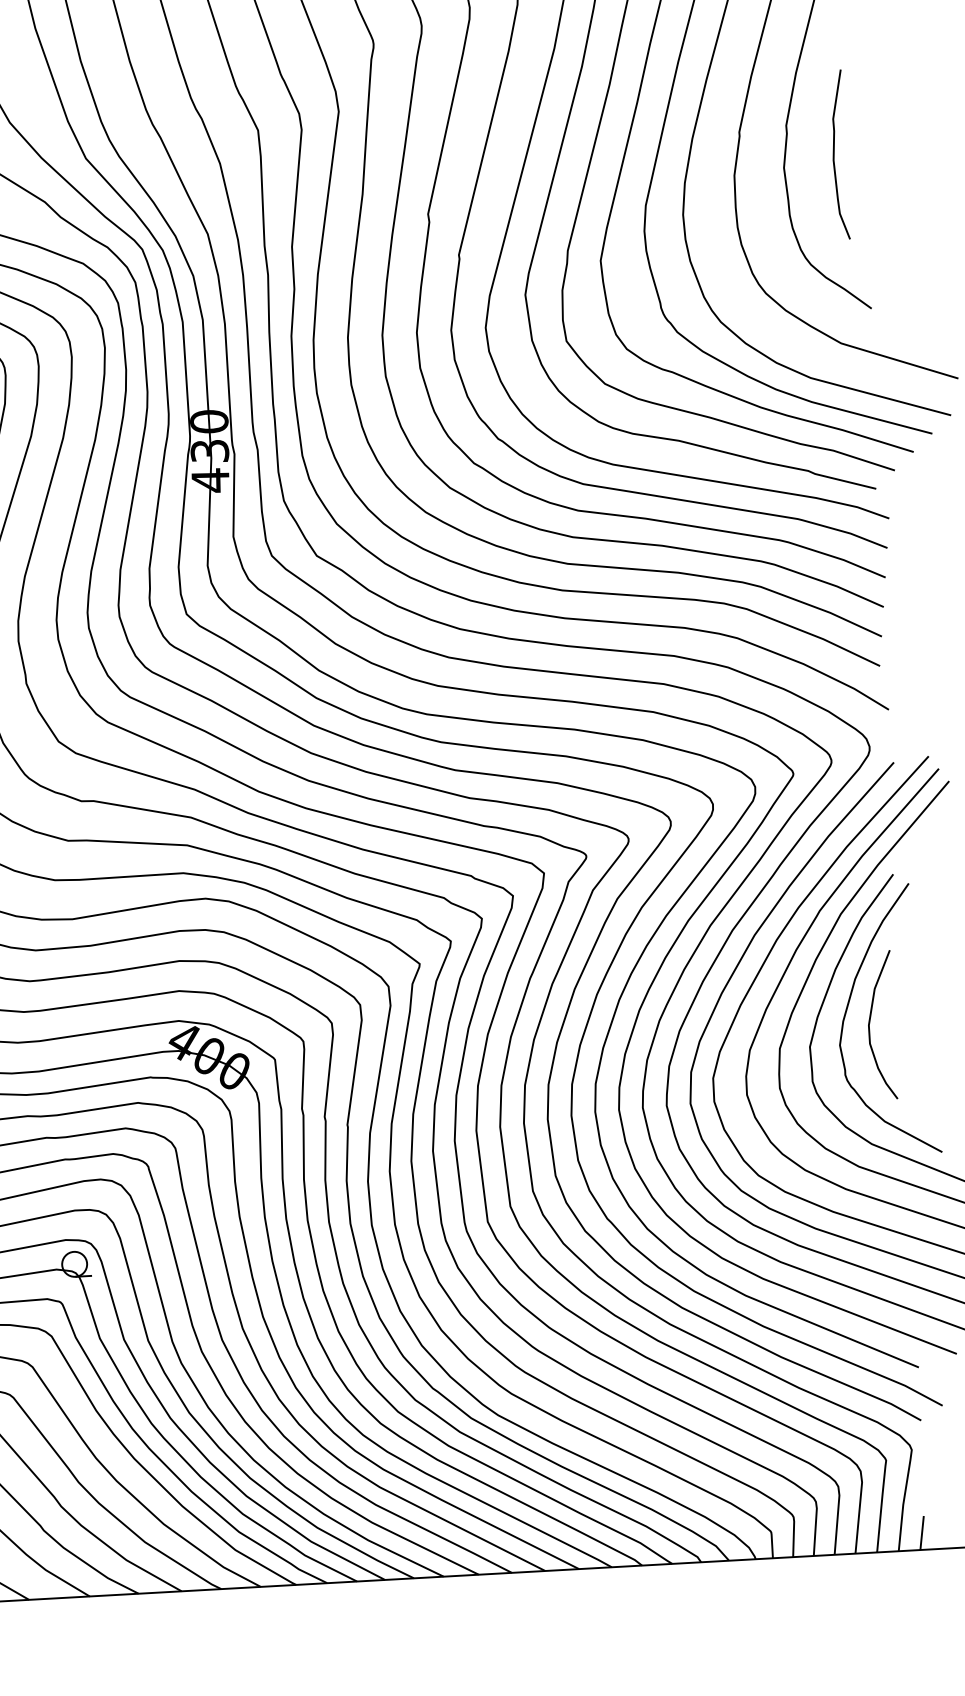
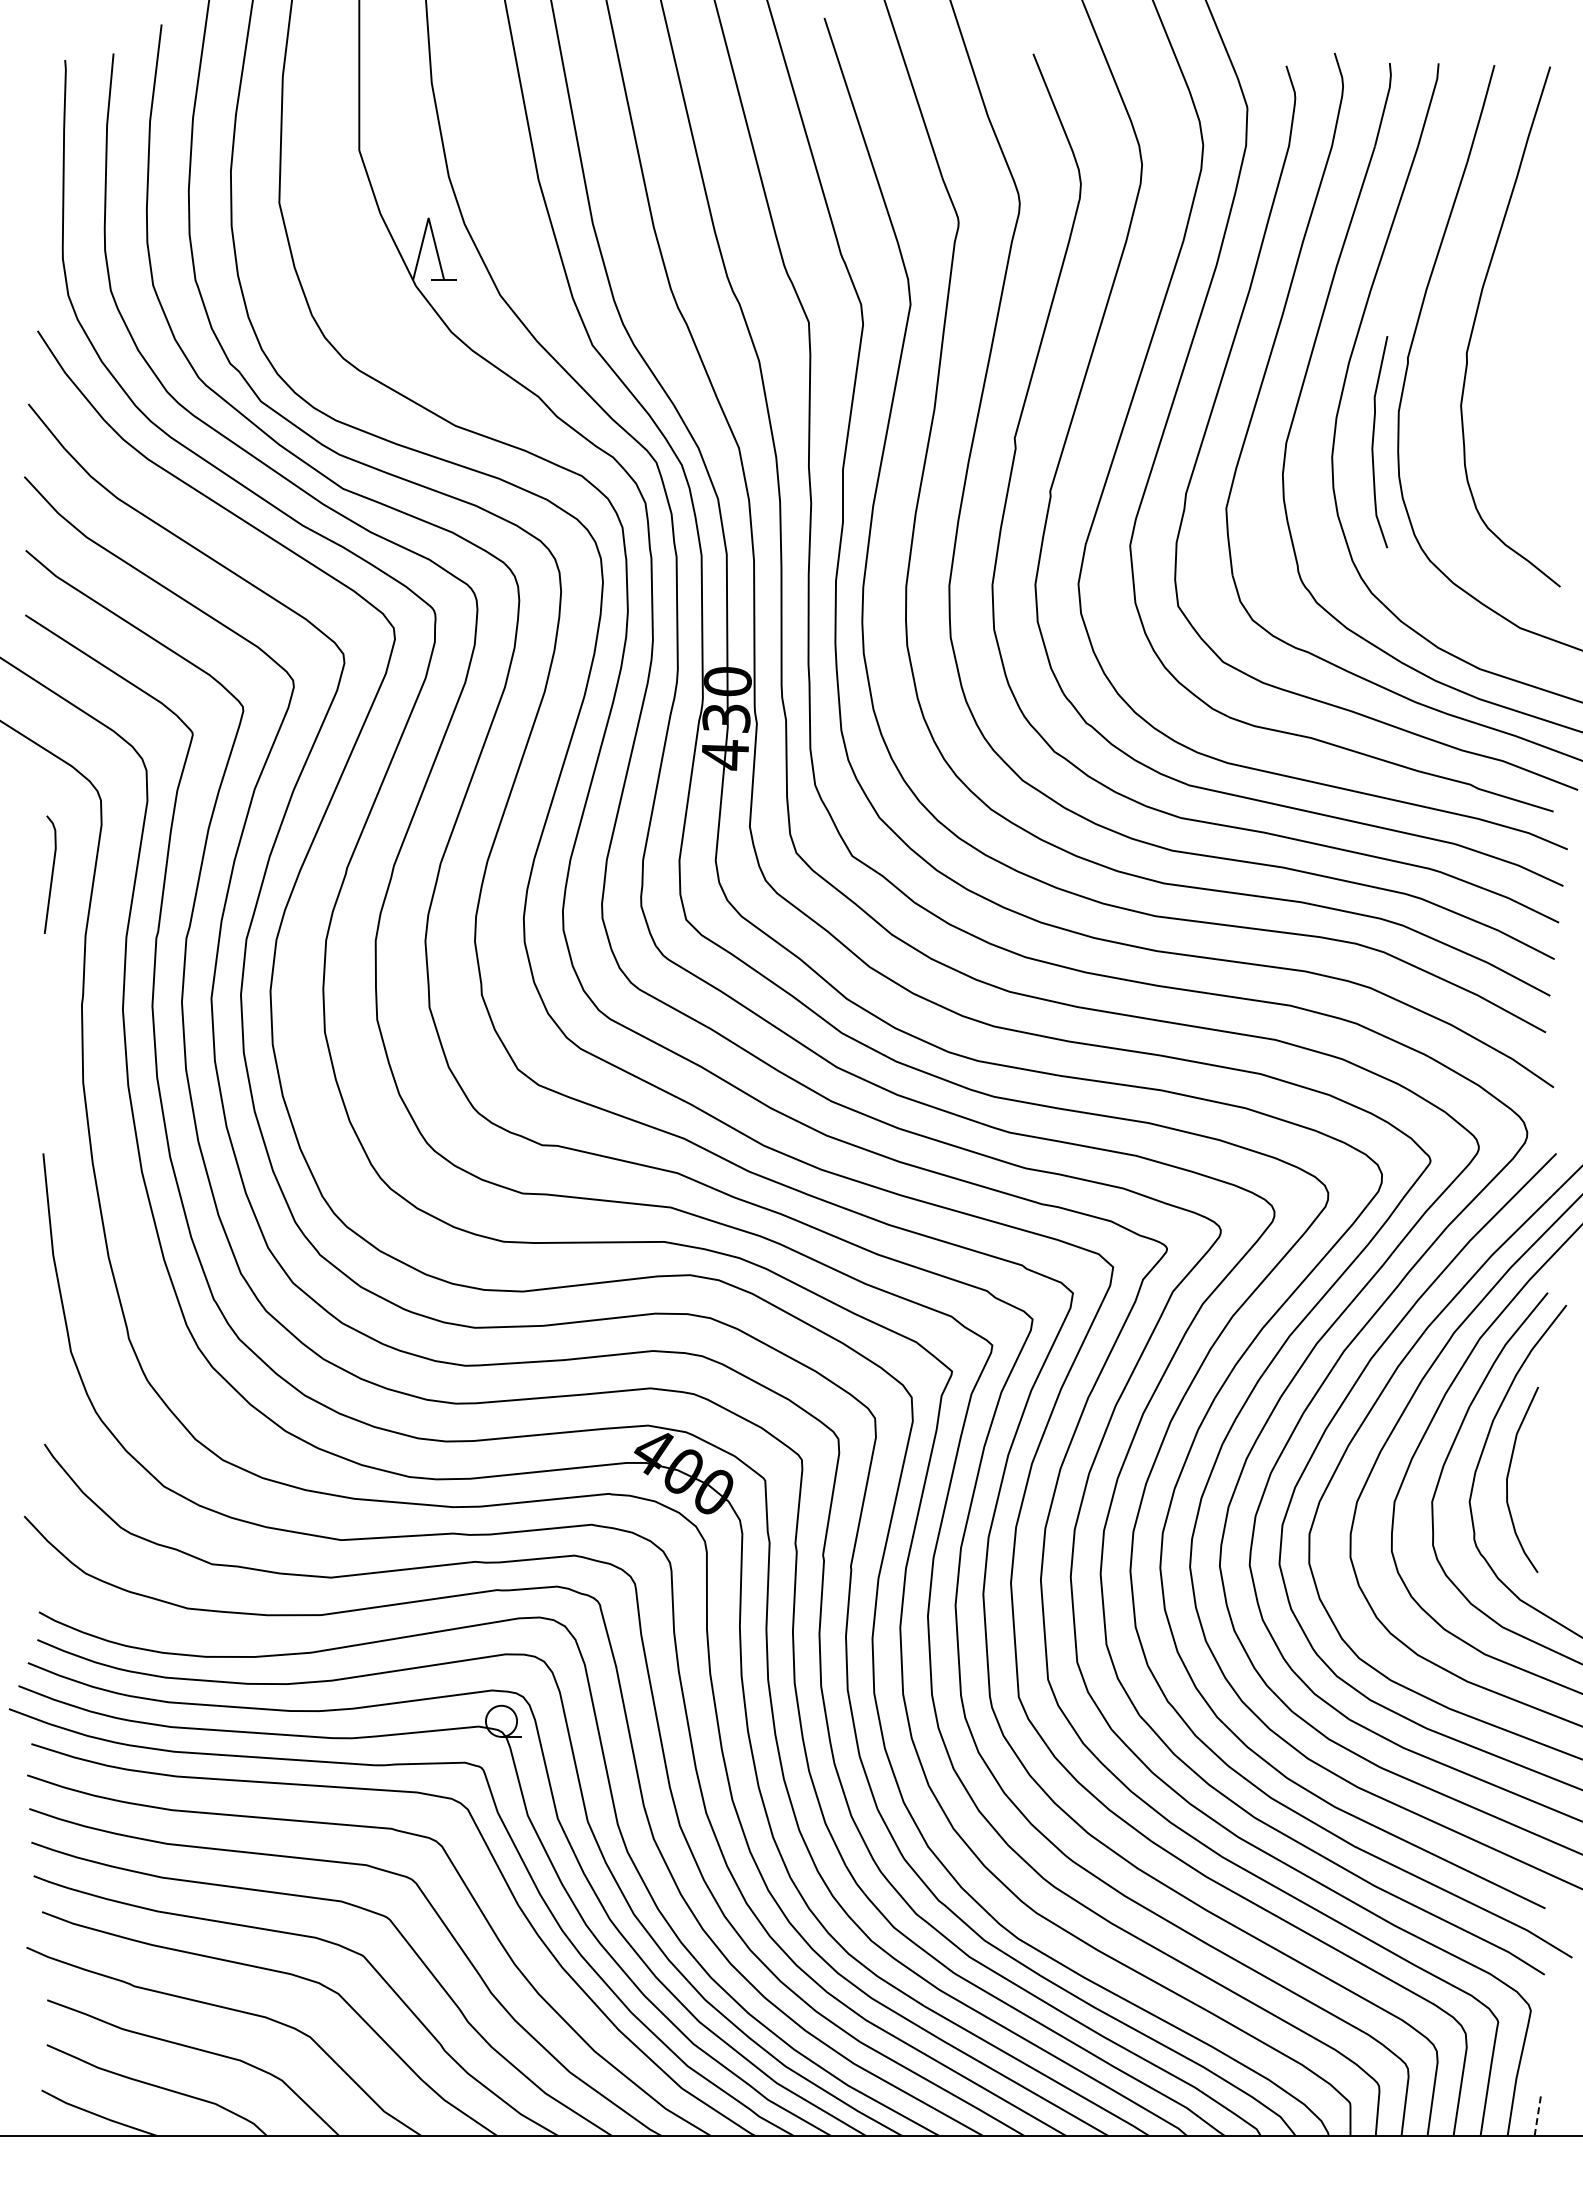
curve: (834, 155) -> (1373, 442), moved
line: (922, 1532) -> (1538, 2114), solid -> dashed

